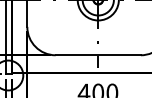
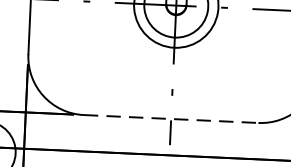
line: (98, 55) -> (171, 119), solid -> dashed

